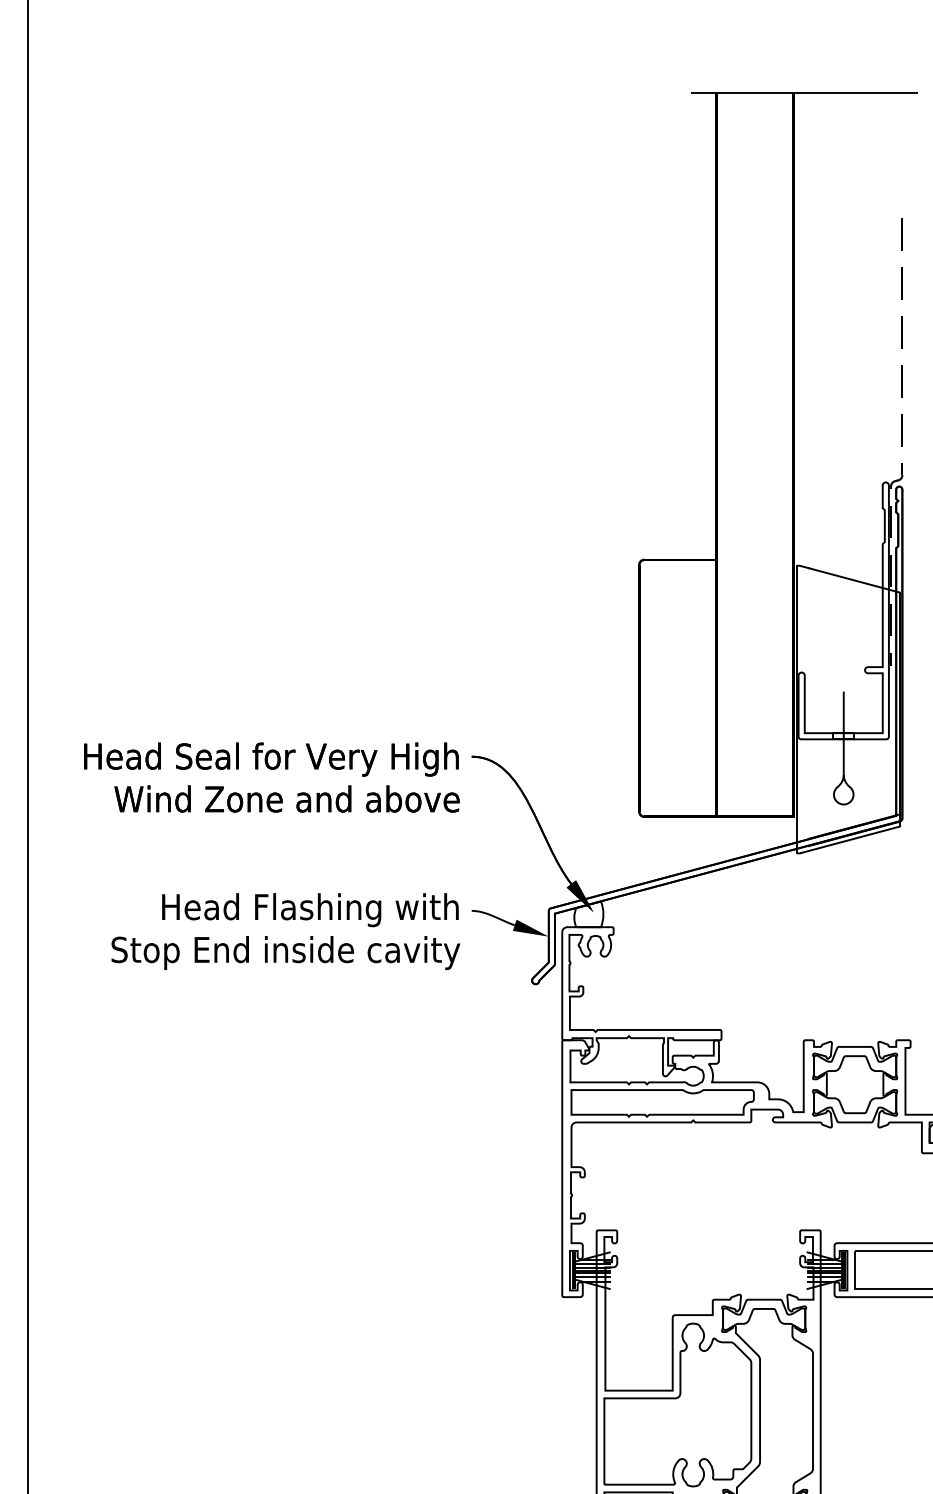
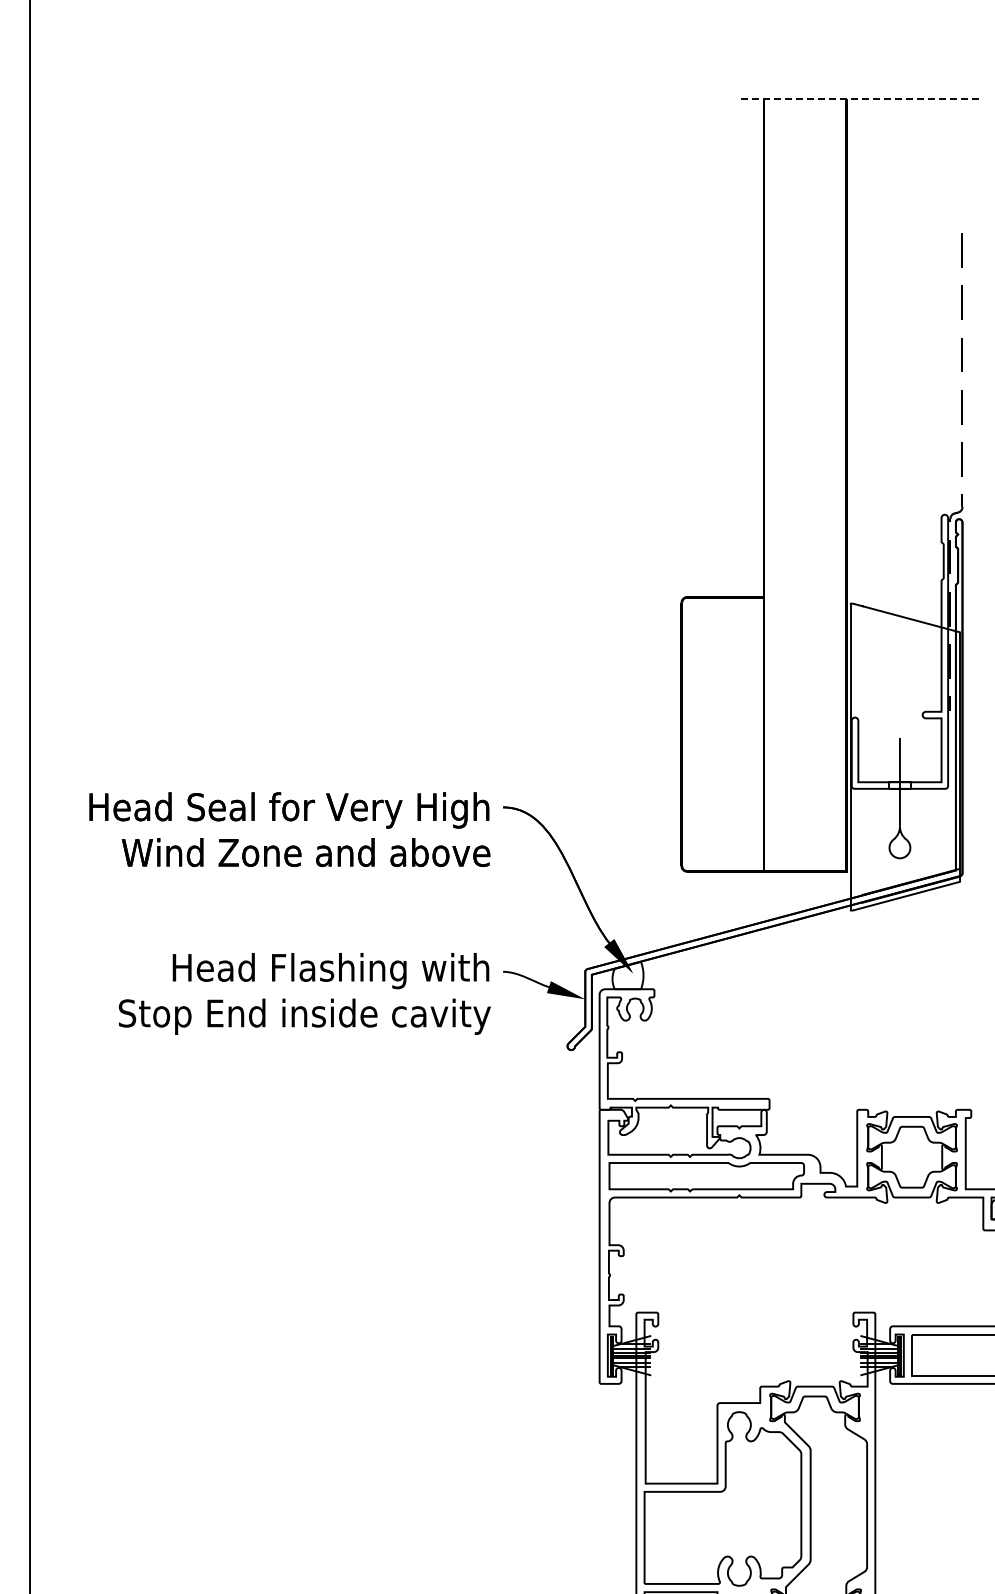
line: (803, 93) -> (857, 99), solid -> dashed

